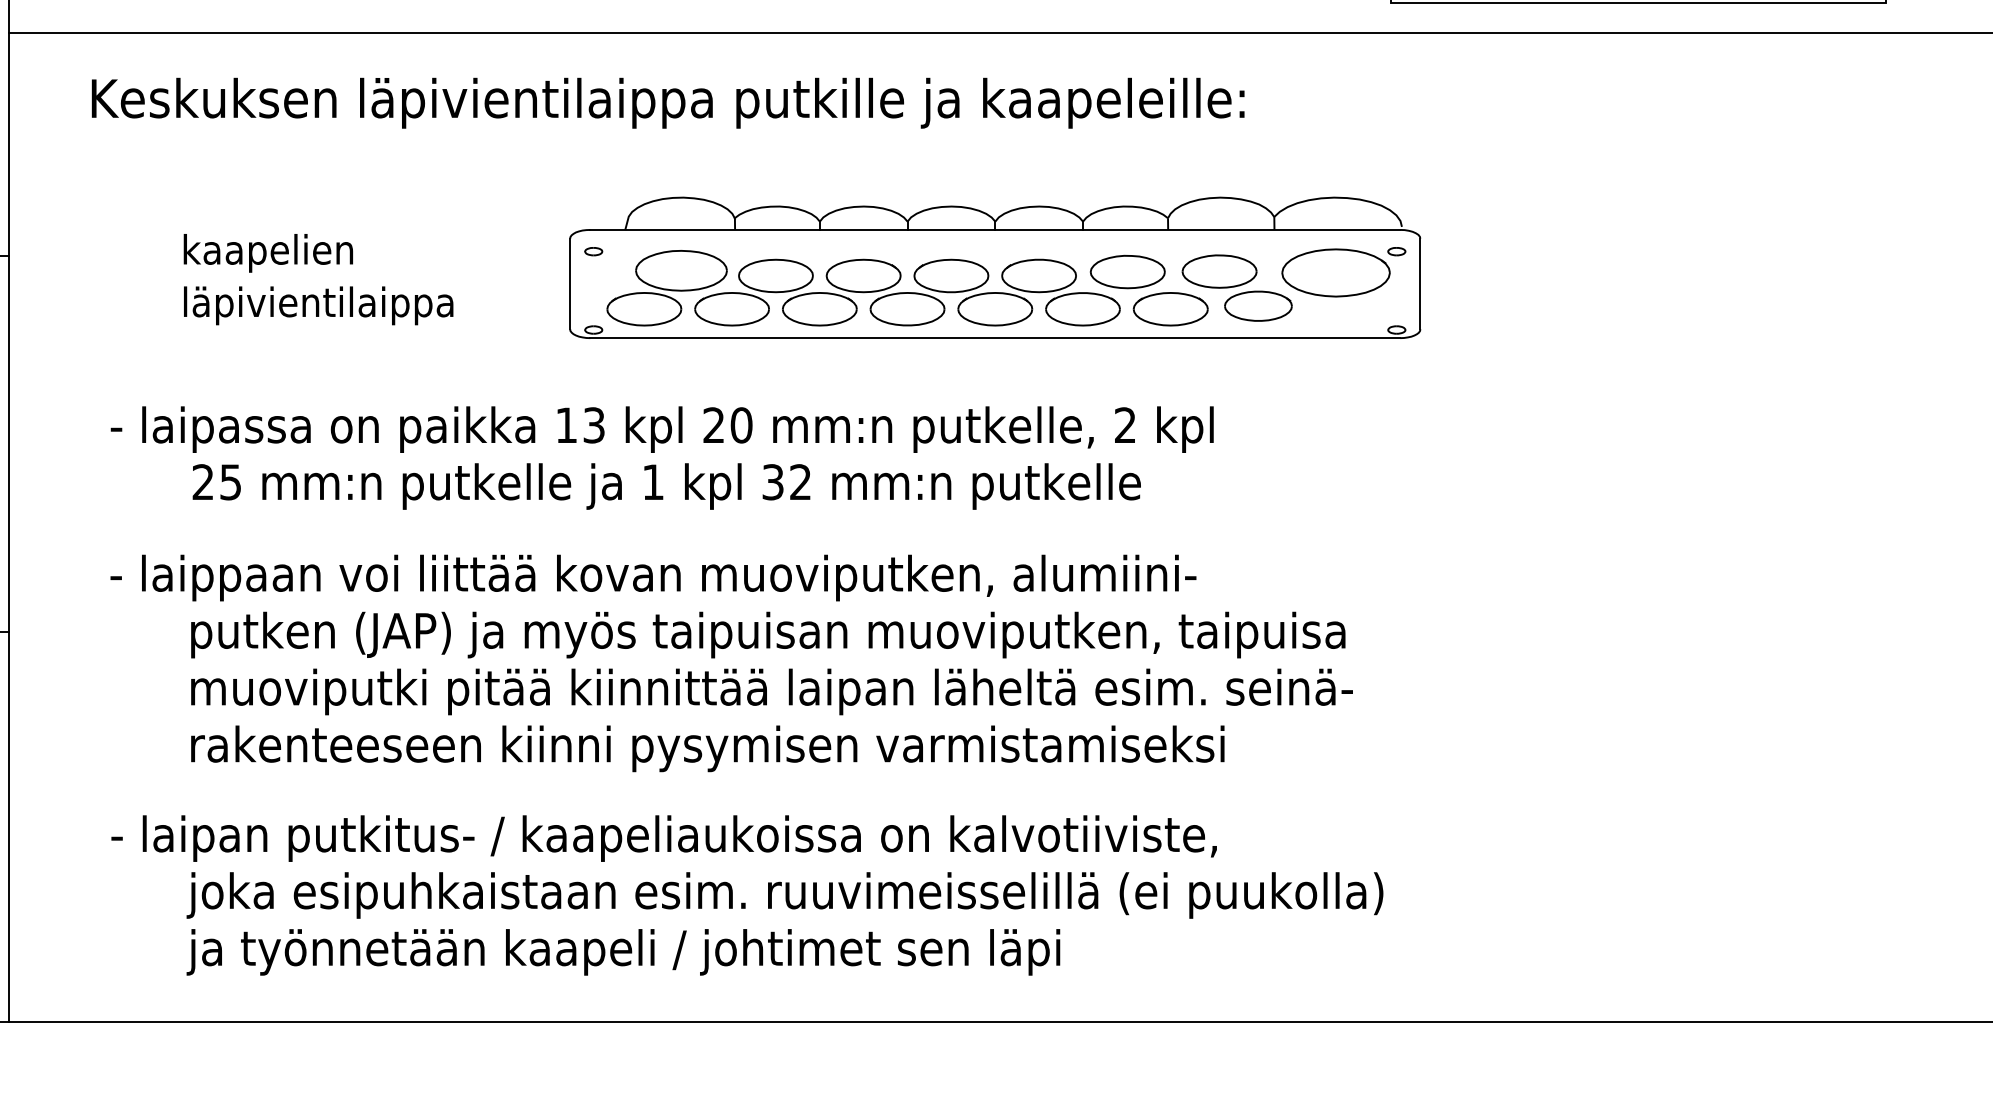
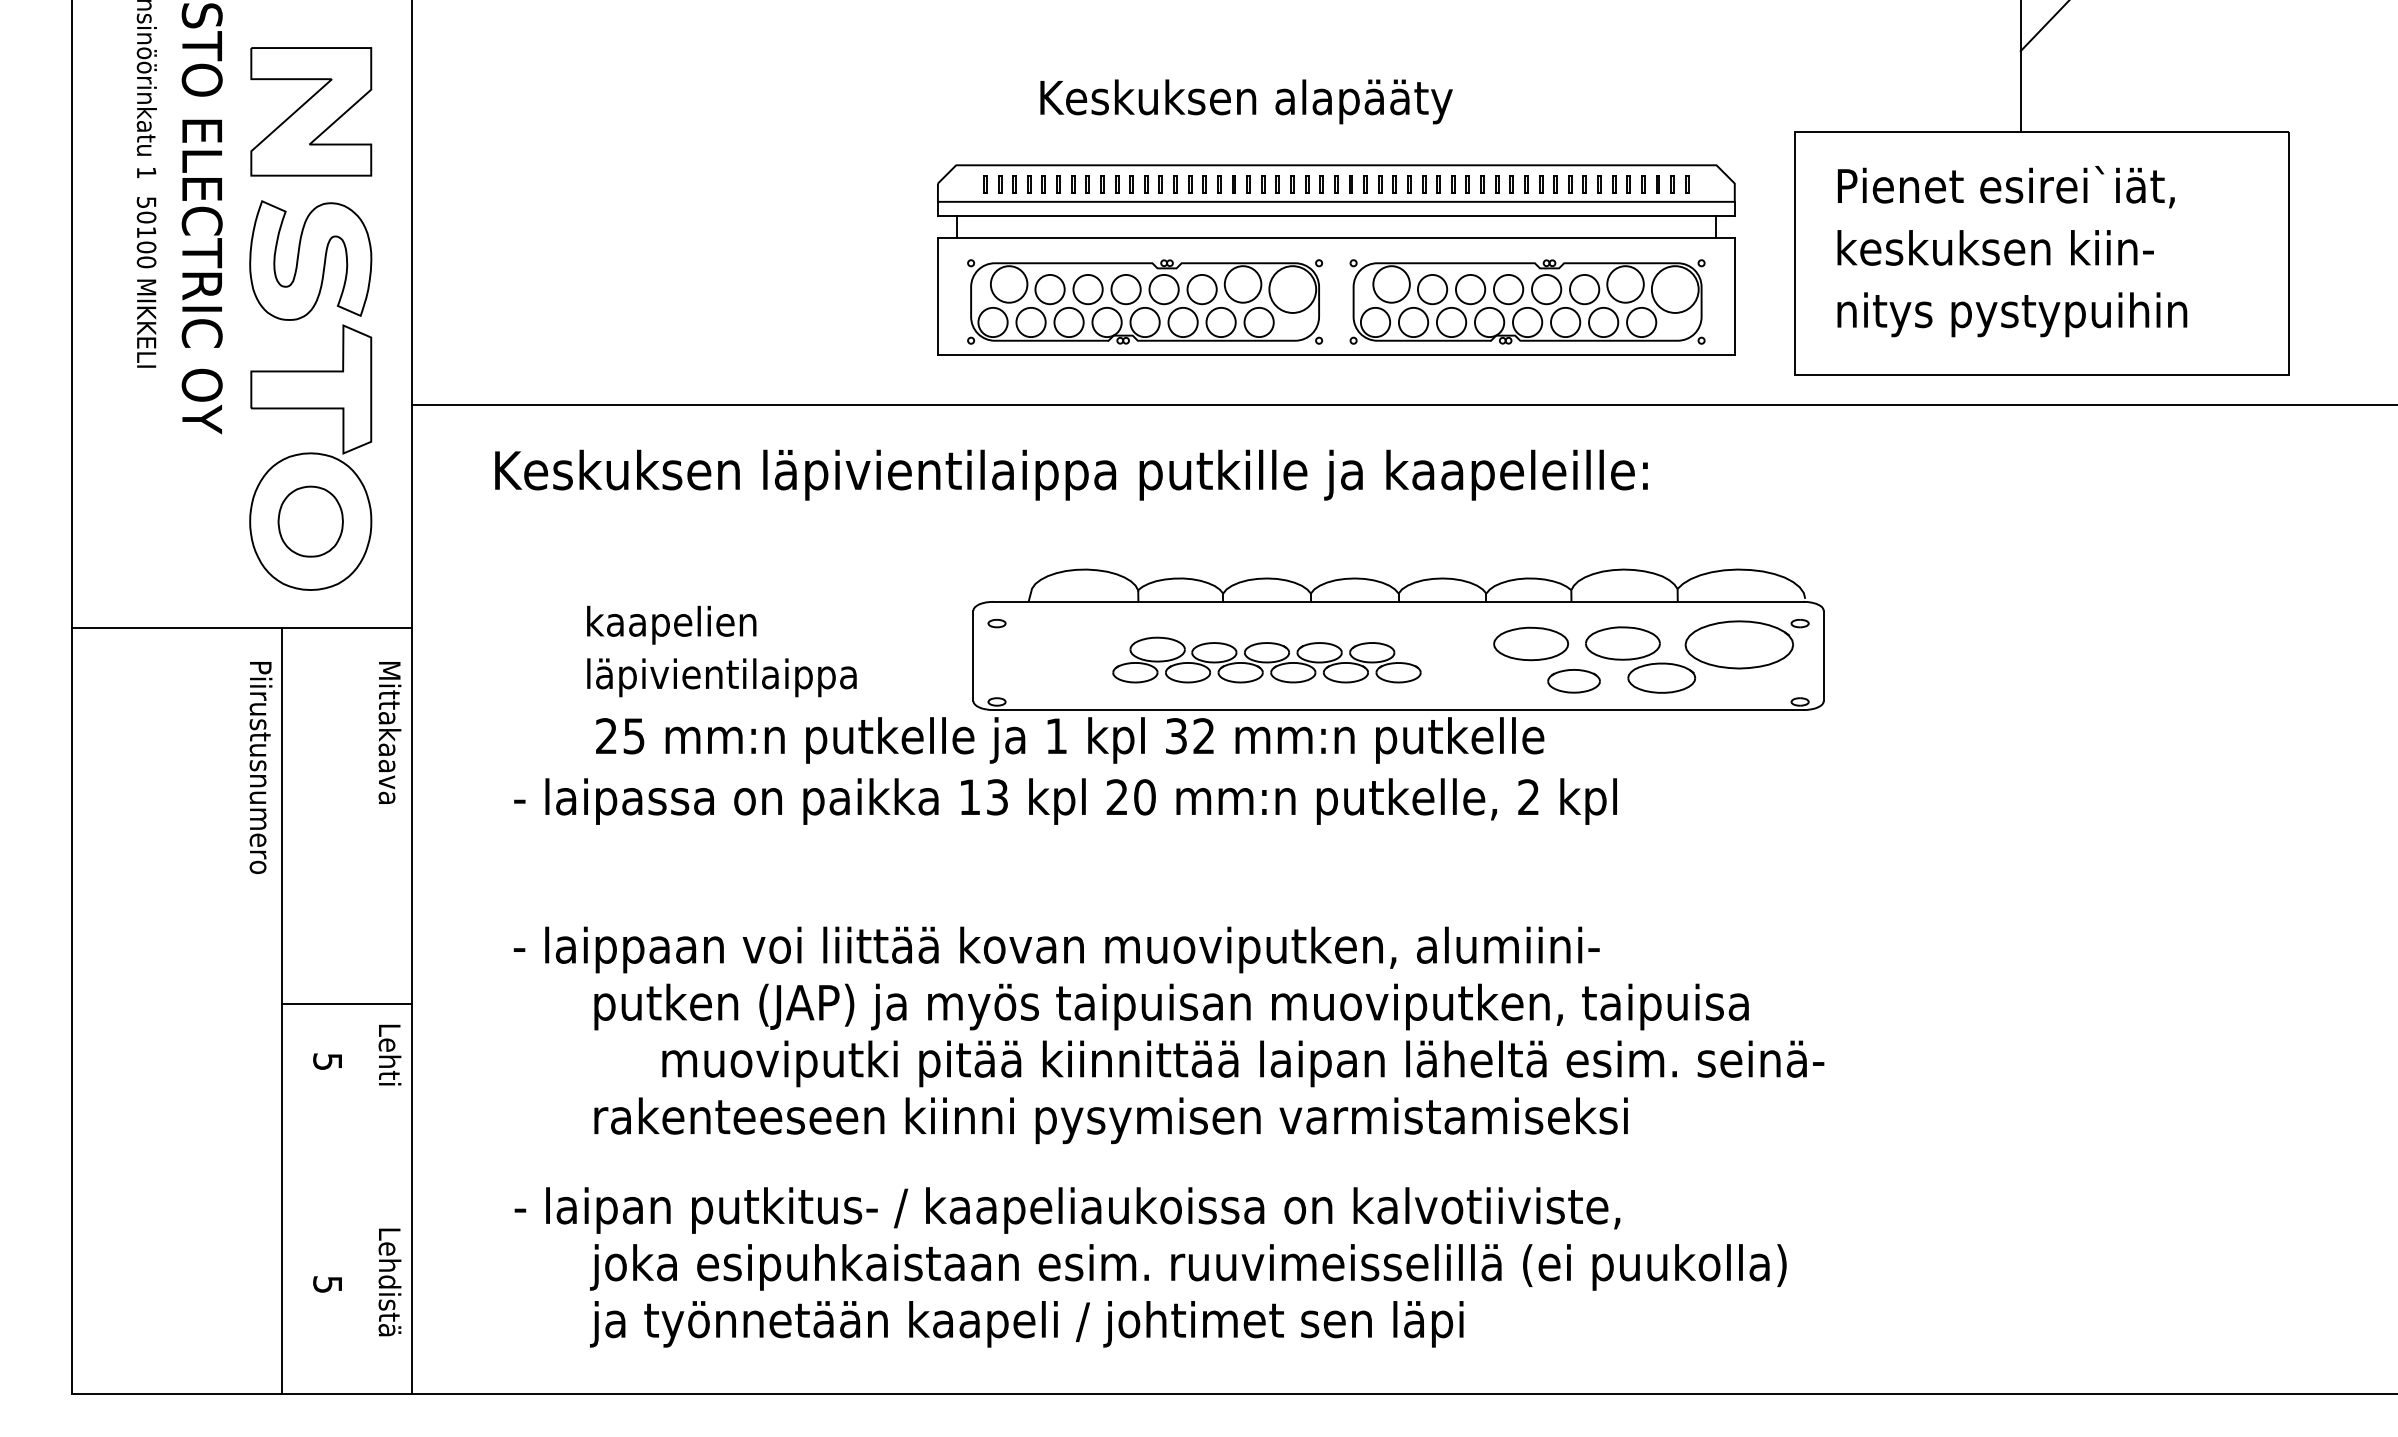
part: (863, 287) -> (1266, 659), size x0.6
part: (1170, 309) -> (1573, 681), size x0.7
text: (667, 486) -> (1070, 740), moved
text: (772, 691) -> (1243, 1063), moved

